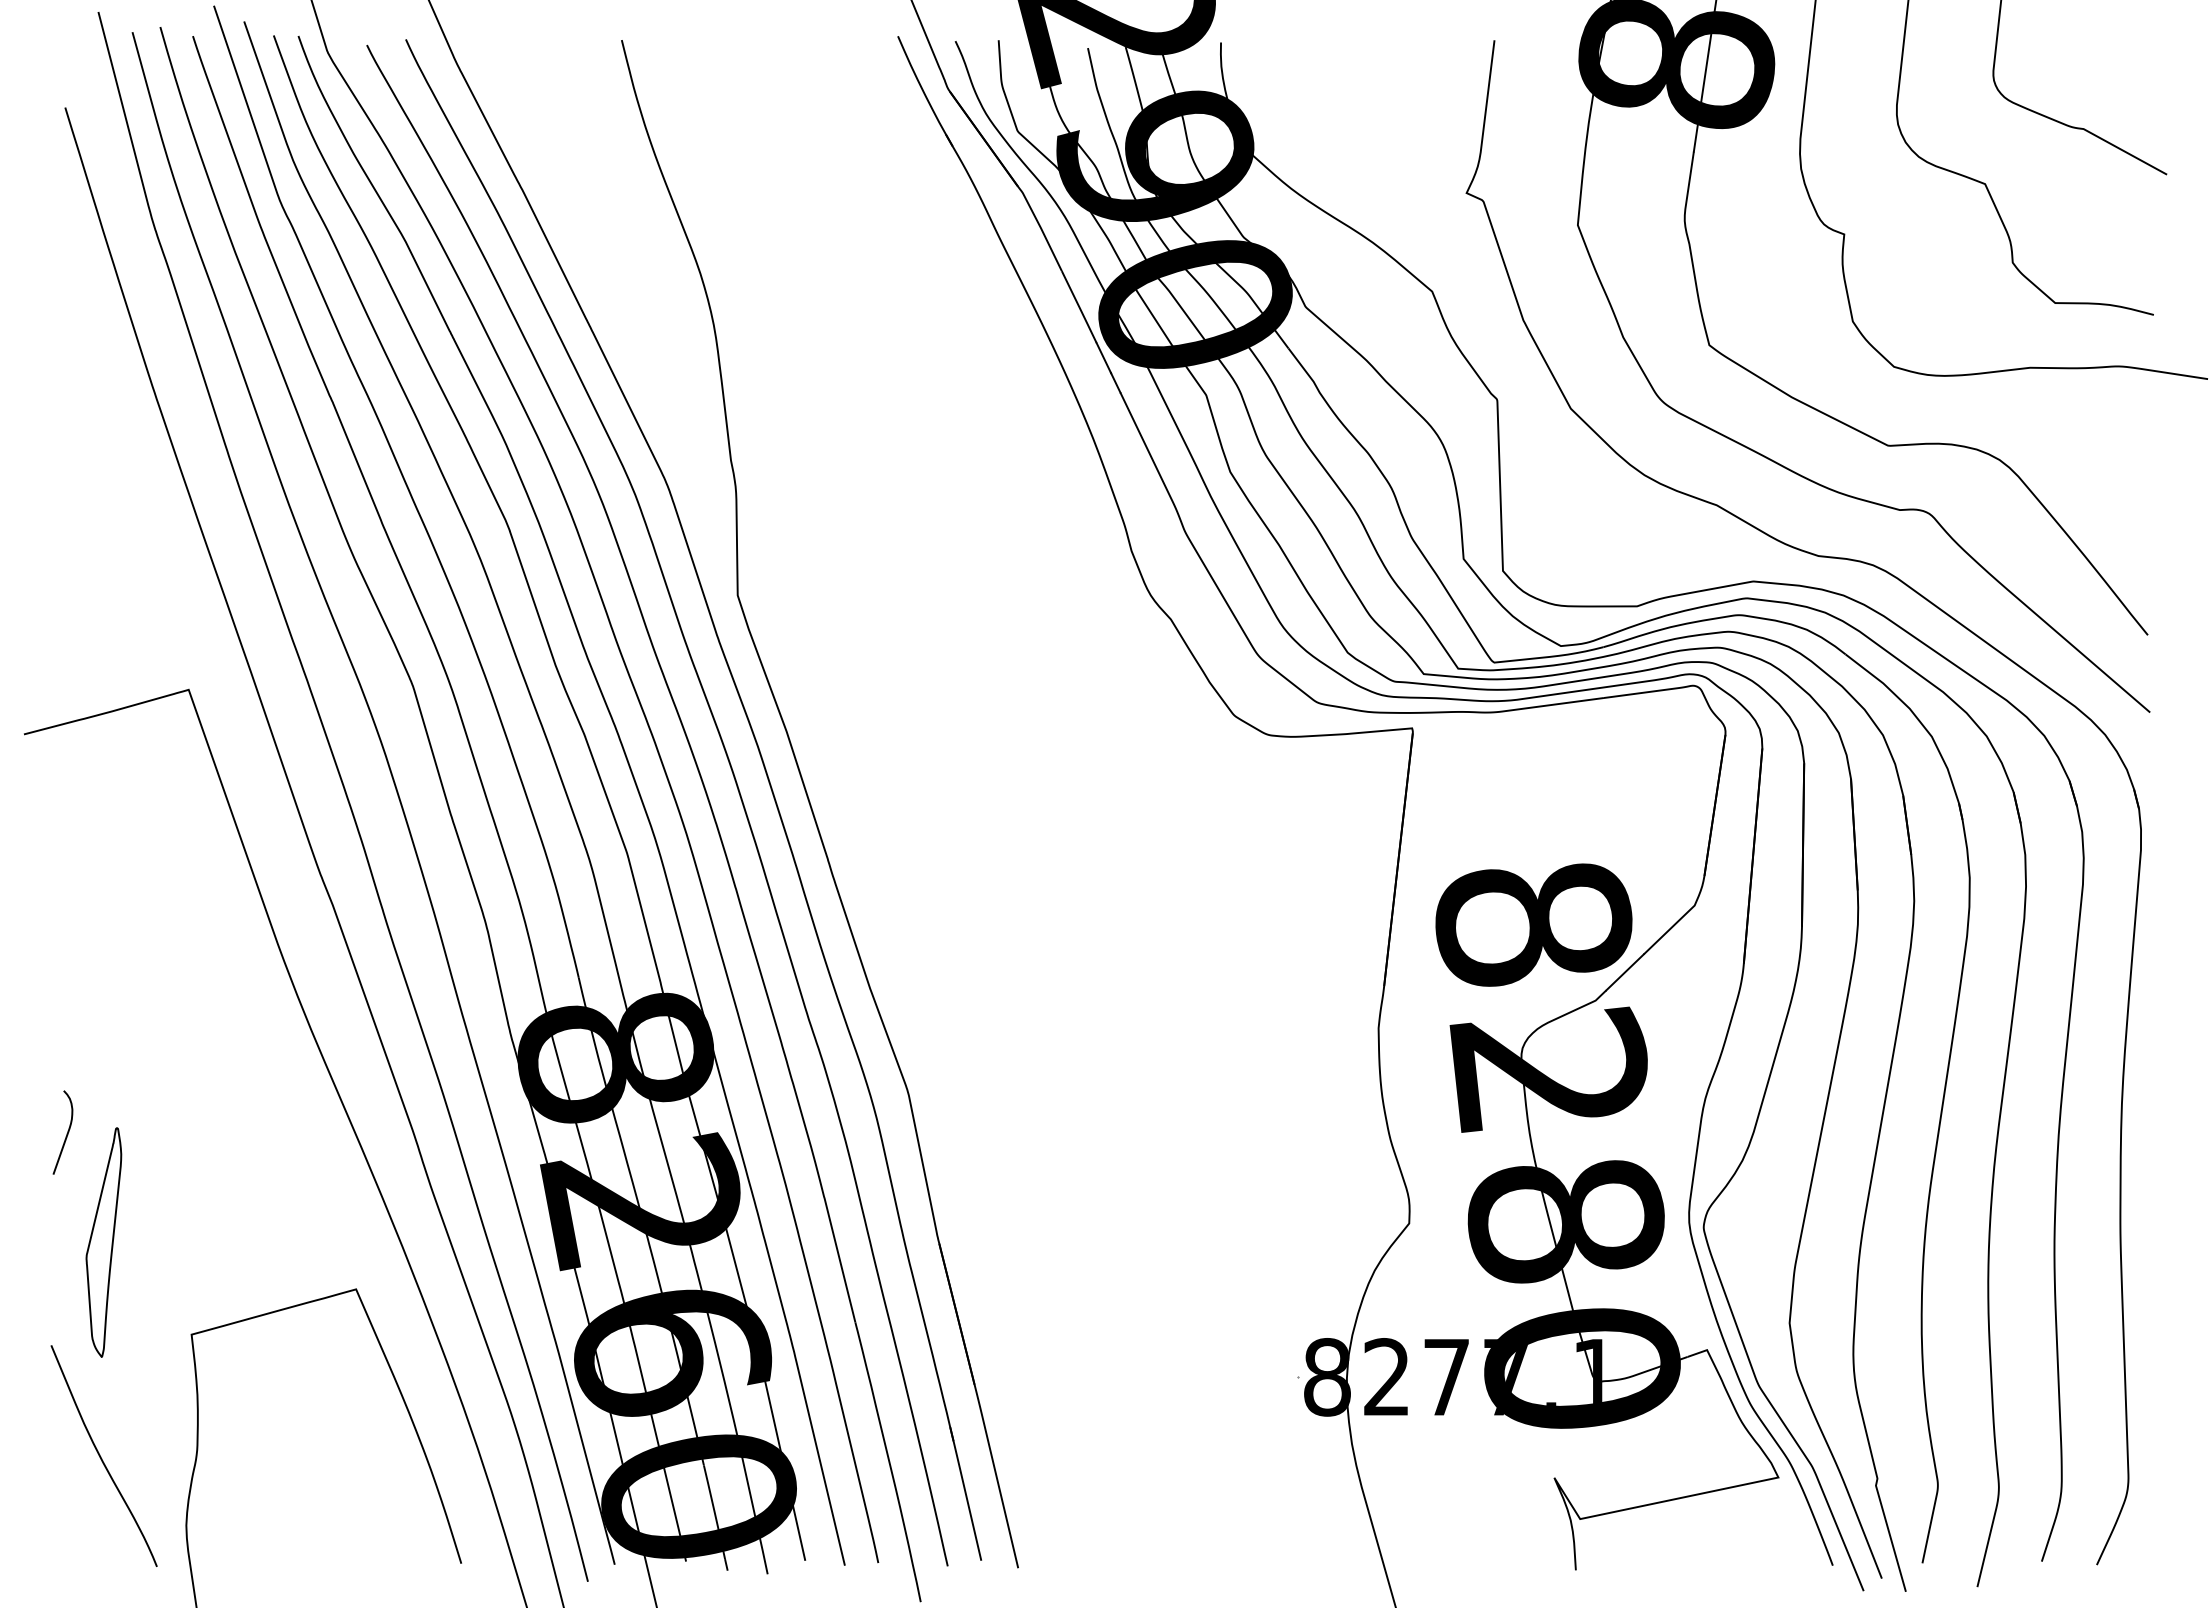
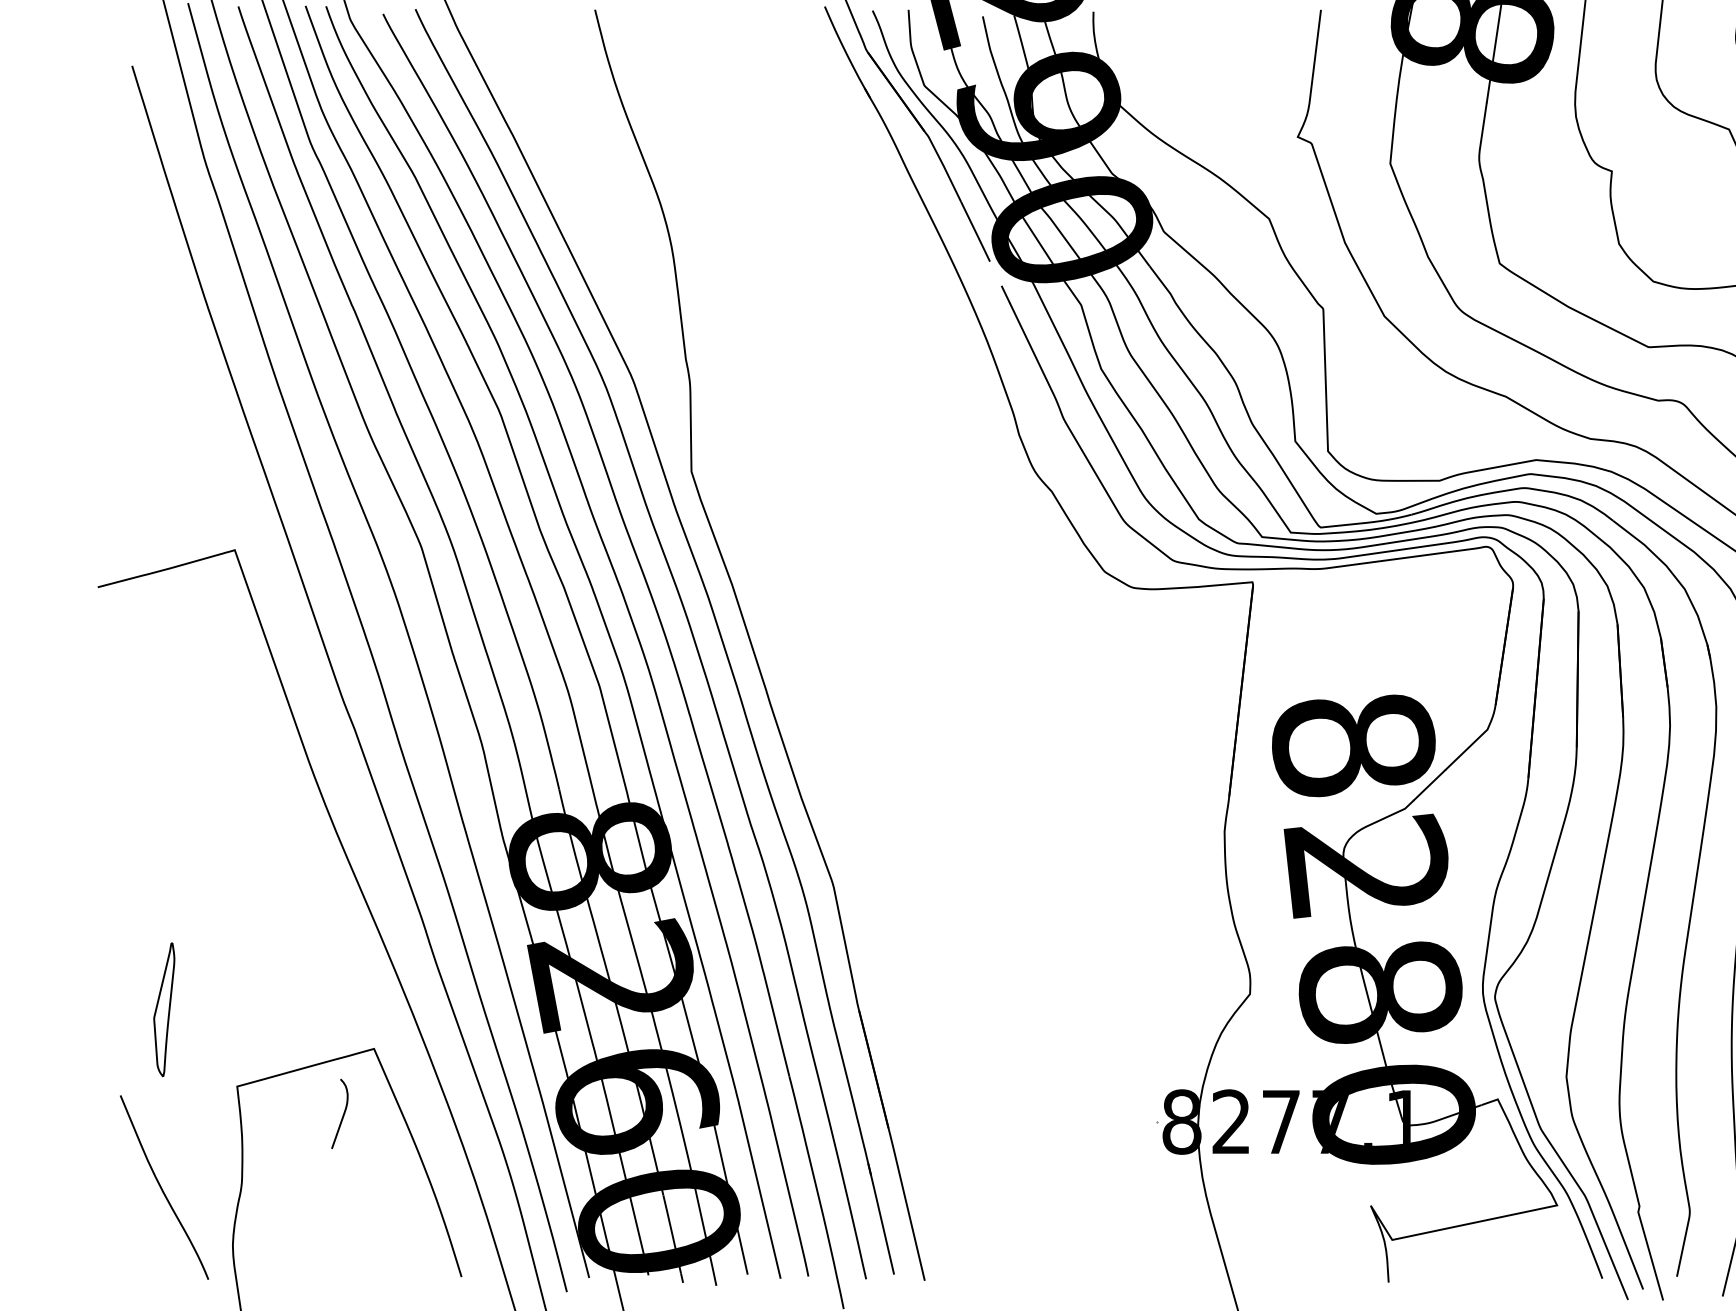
line: (1103, 358) -> (995, 274), removed
curve: (66, 1133) -> (342, 1114), moved
part: (103, 1242) -> (163, 1009), size x0.7

